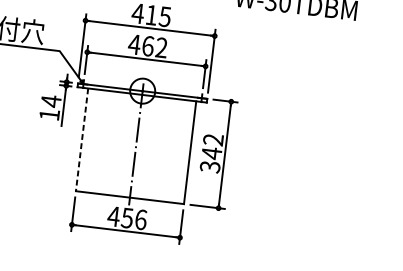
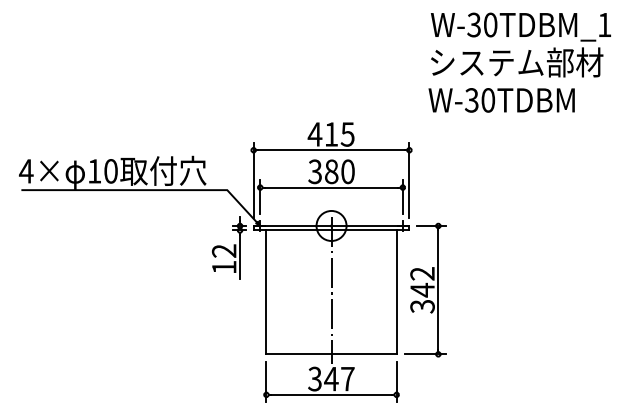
text: (147, 45) -> (330, 171), 462 -> 380
text: (50, 100) -> (223, 250), 14 -> 12
line: (82, 139) -> (266, 292), dashed -> solid
text: (126, 217) -> (330, 378), 456 -> 347

